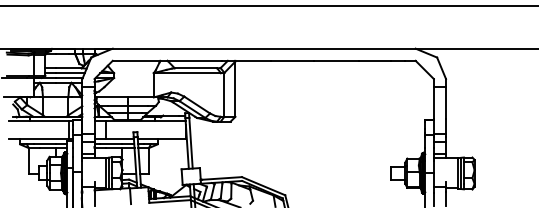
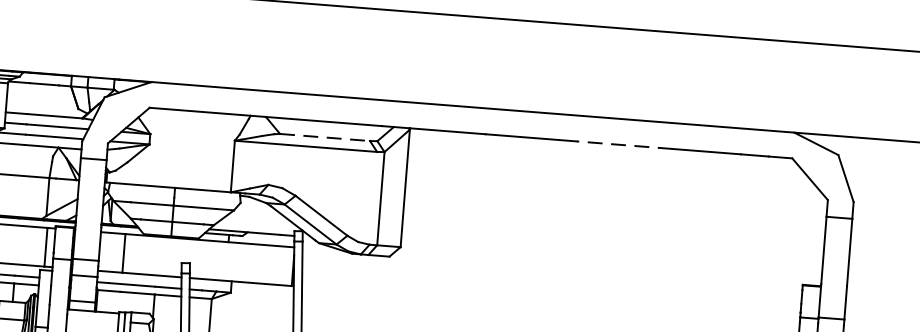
line: (336, 60) -> (624, 144), solid -> dashed
line: (196, 68) -> (326, 138), solid -> dashed

